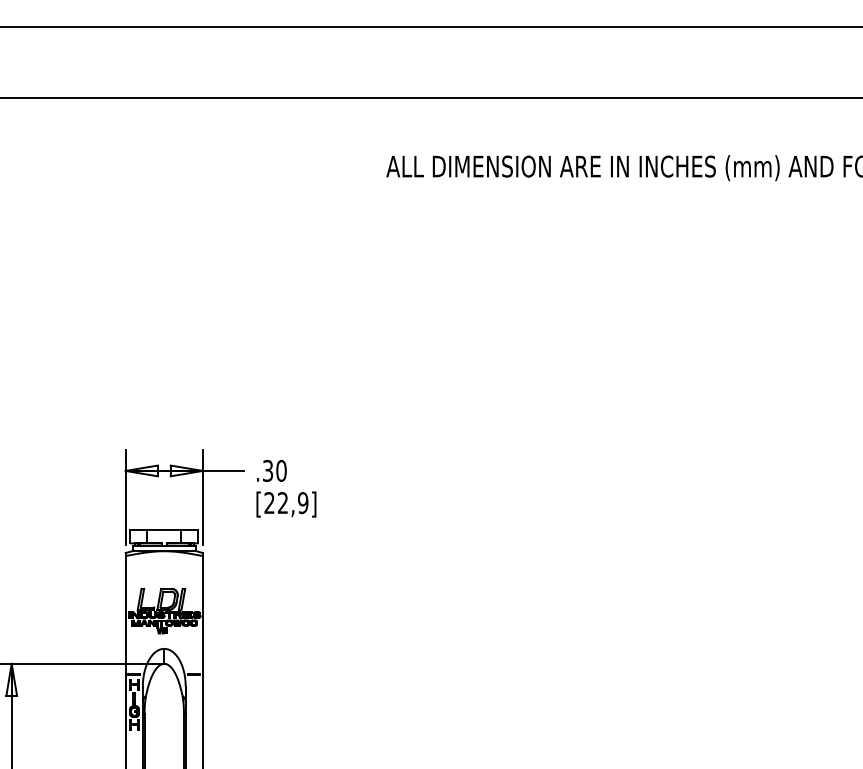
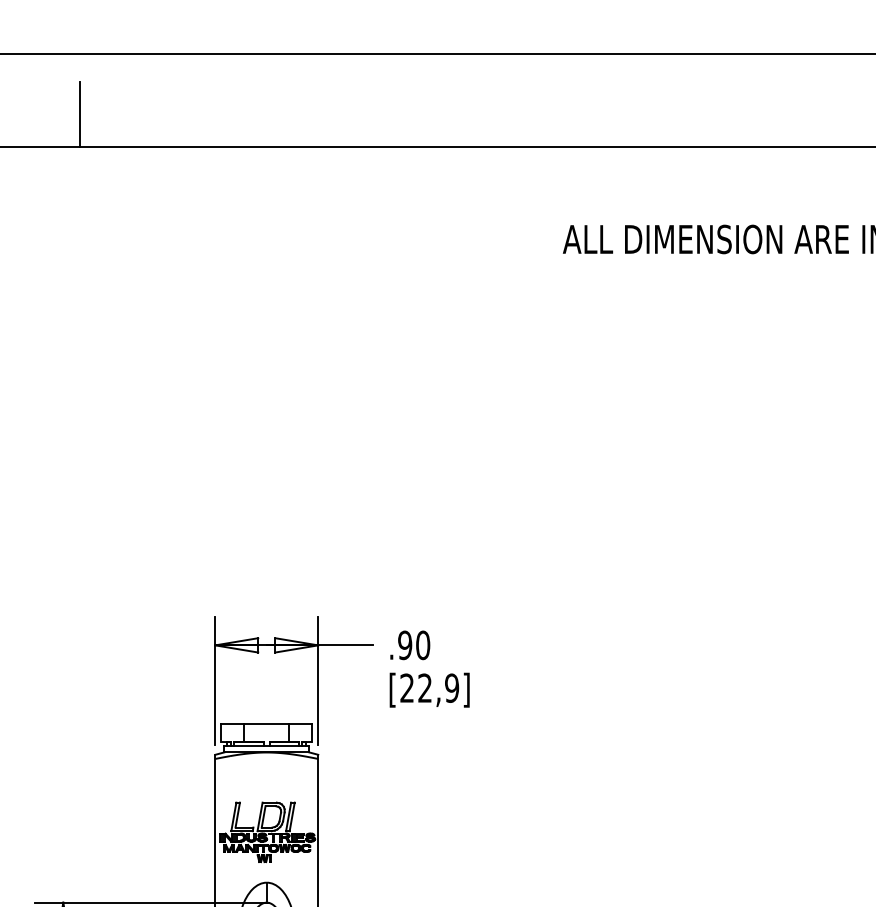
line: (24, 72) -> (80, 113), added
text: (267, 470) -> (404, 644), .30 -> .90

